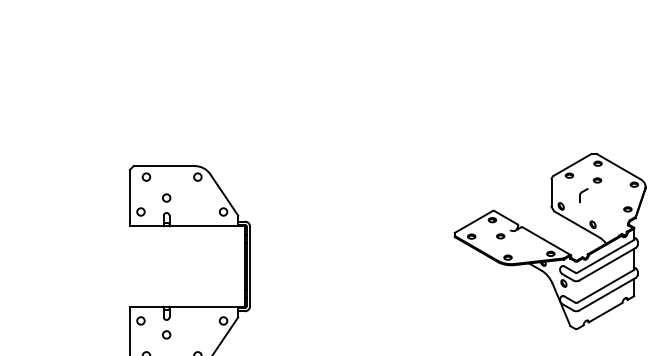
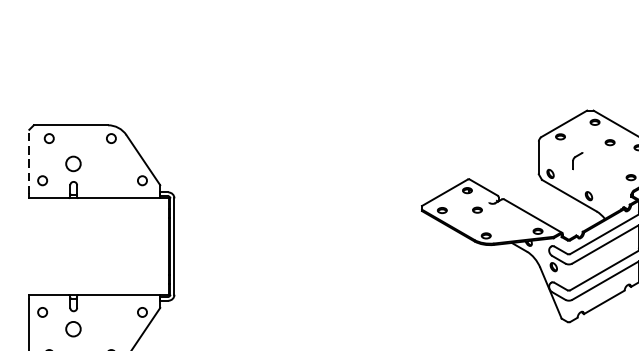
part: (597, 180) -> (610, 142), moved
line: (129, 196) -> (28, 161), solid -> dashed
circle: (166, 197) -> (73, 163), size x1.6
circle: (166, 334) -> (73, 328), size x1.6

